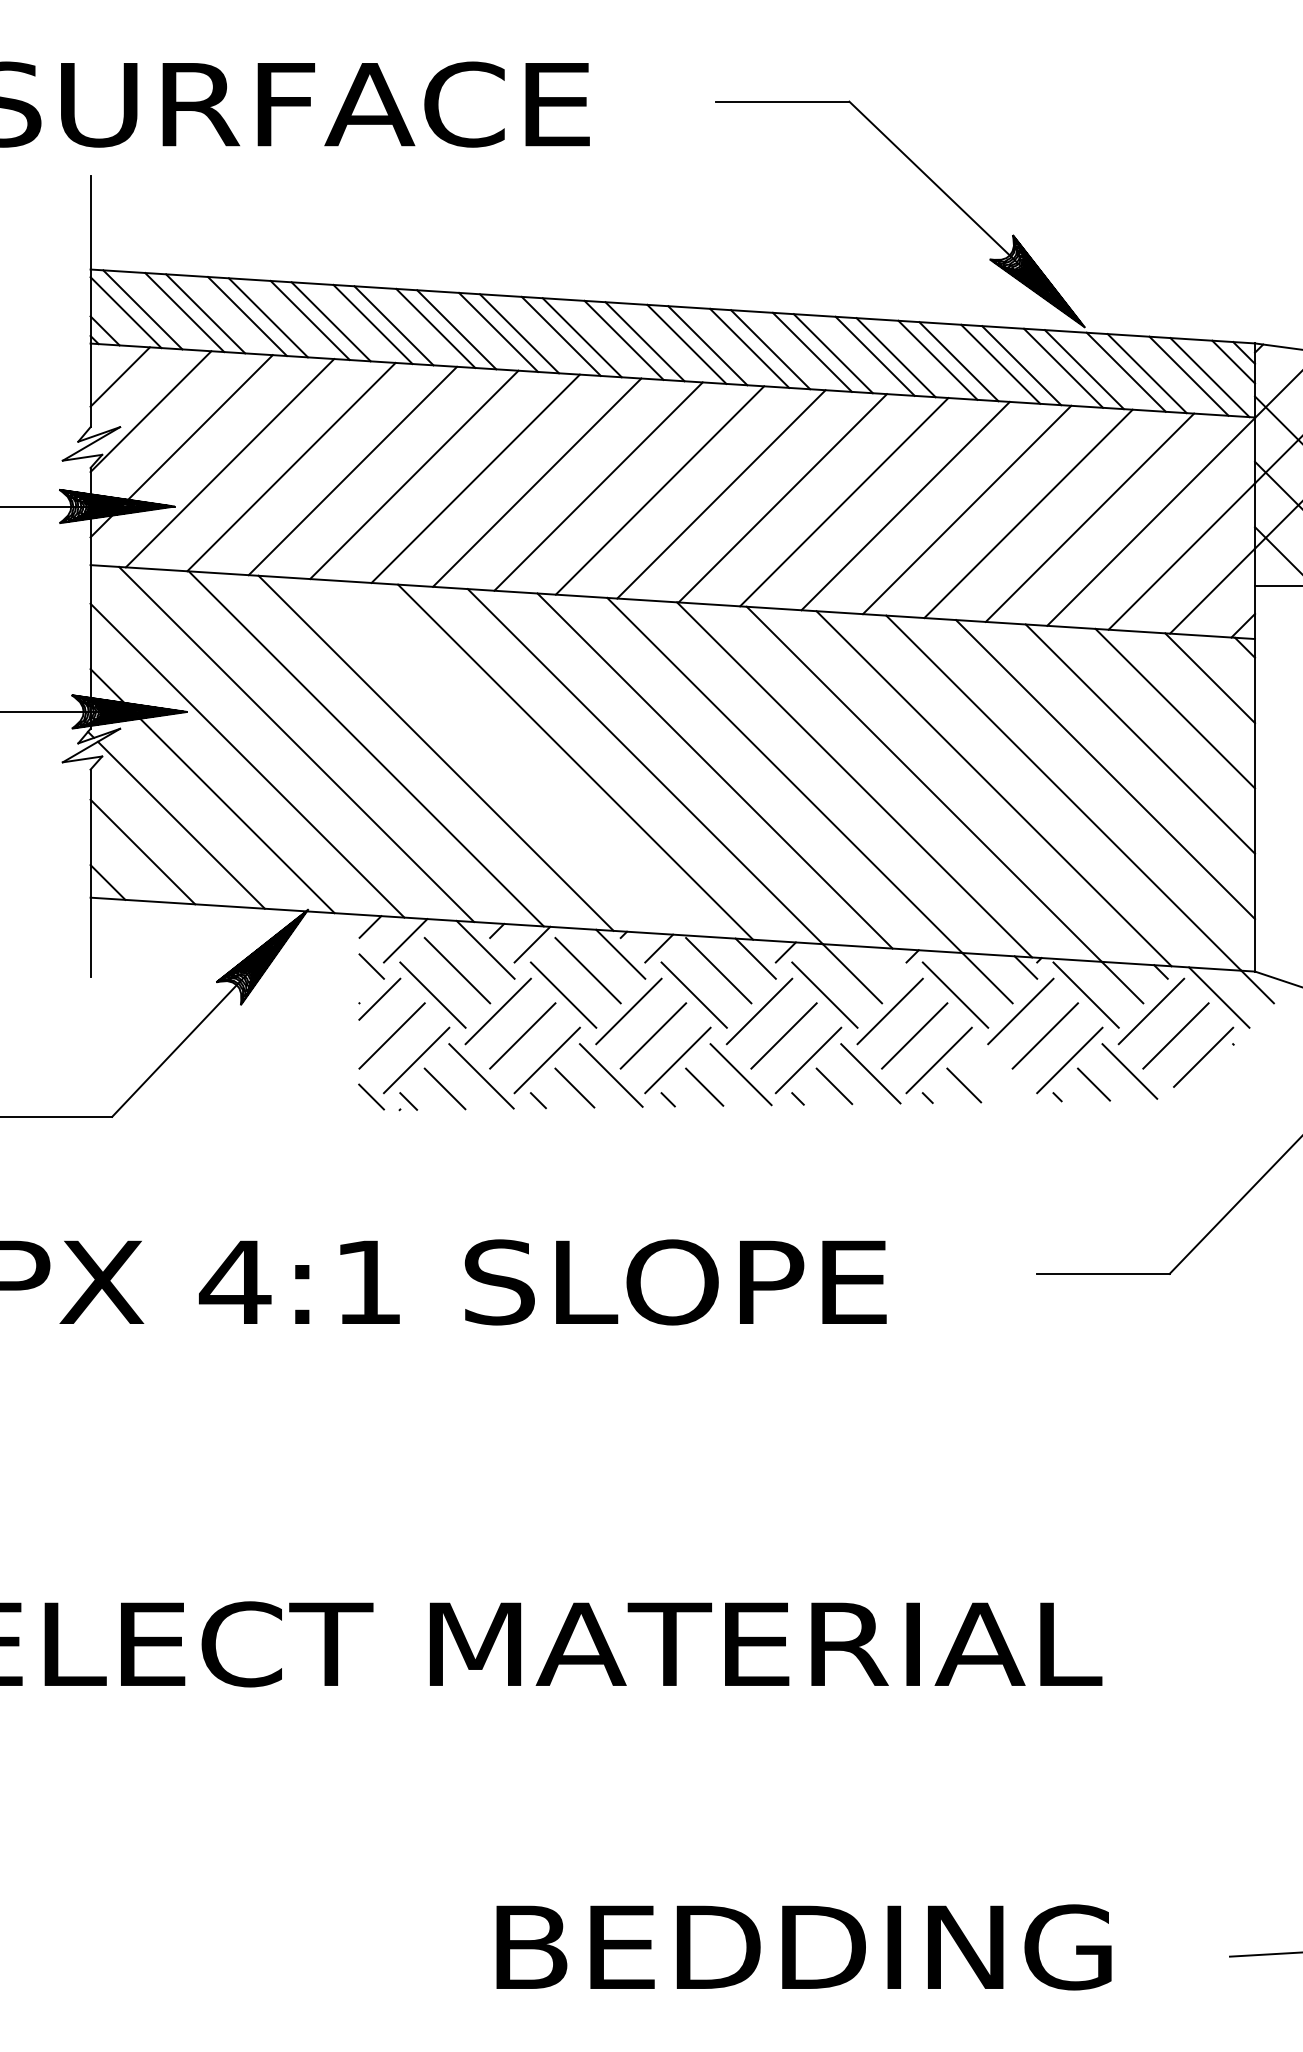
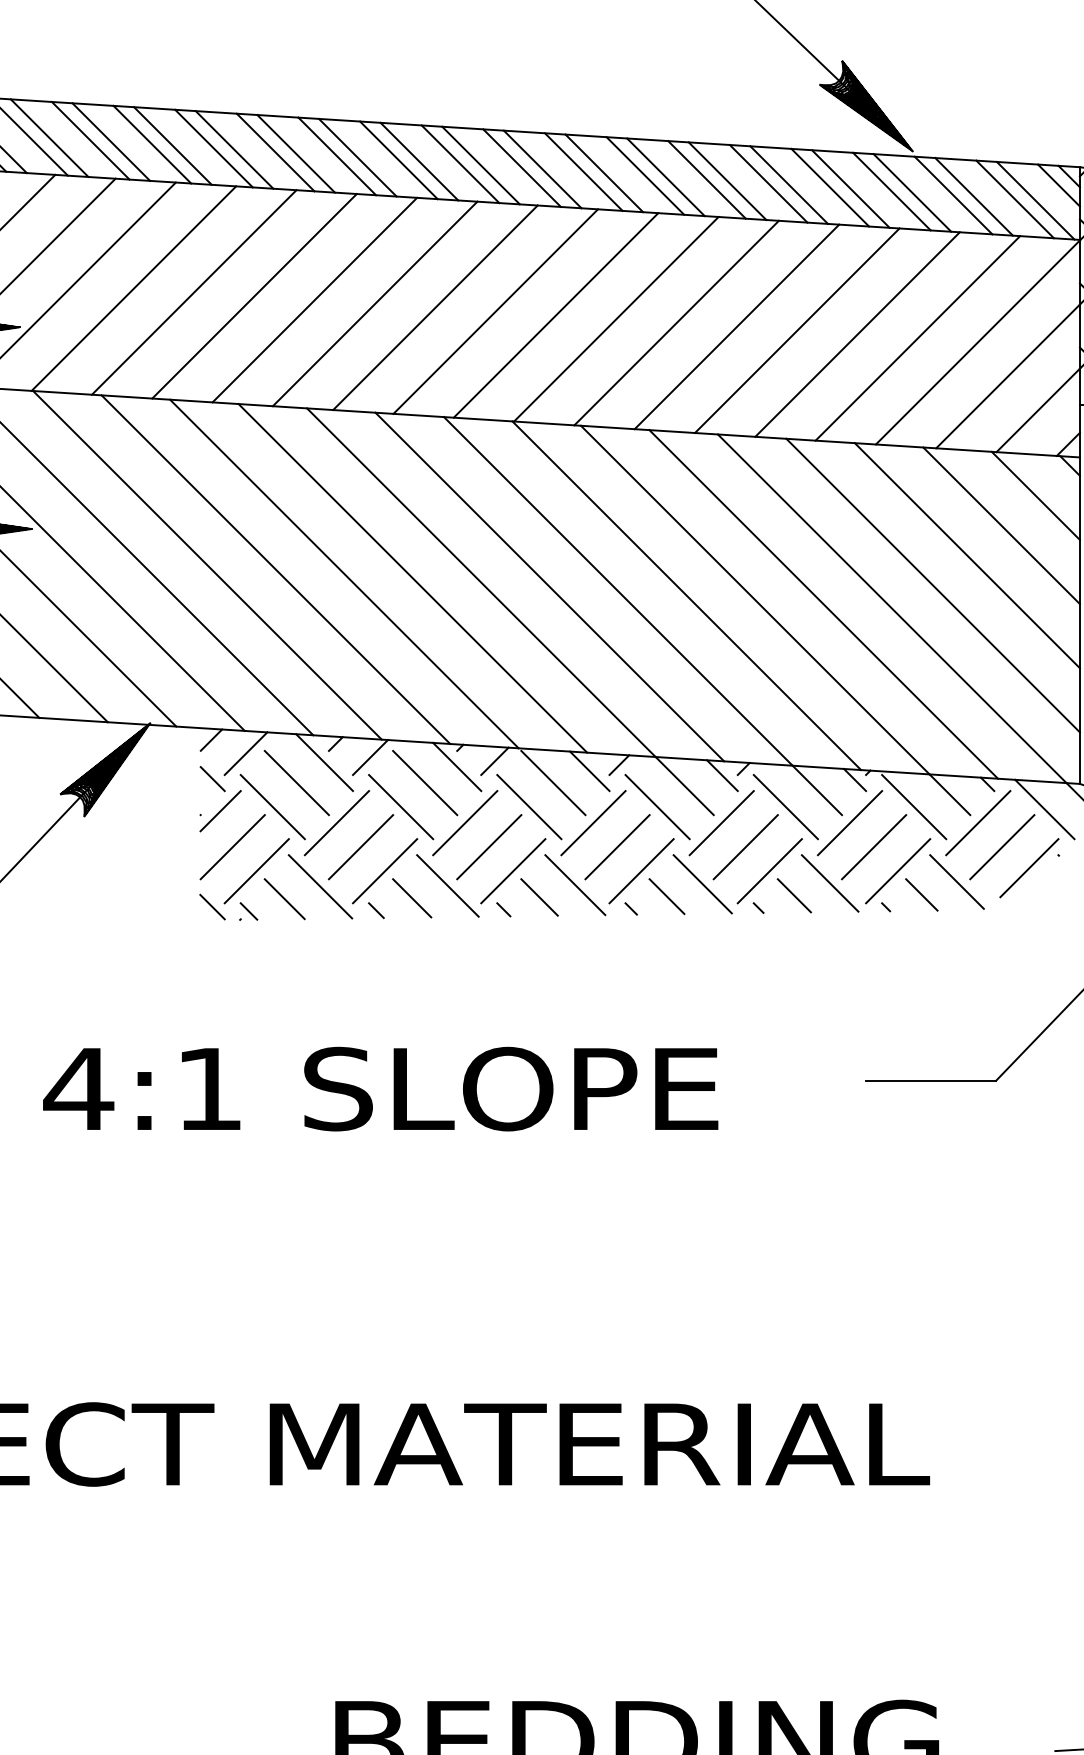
line: (505, 757) -> (344, 573), added
line: (890, 962) -> (722, 775), added
line: (1000, 1072) -> (830, 883), added

